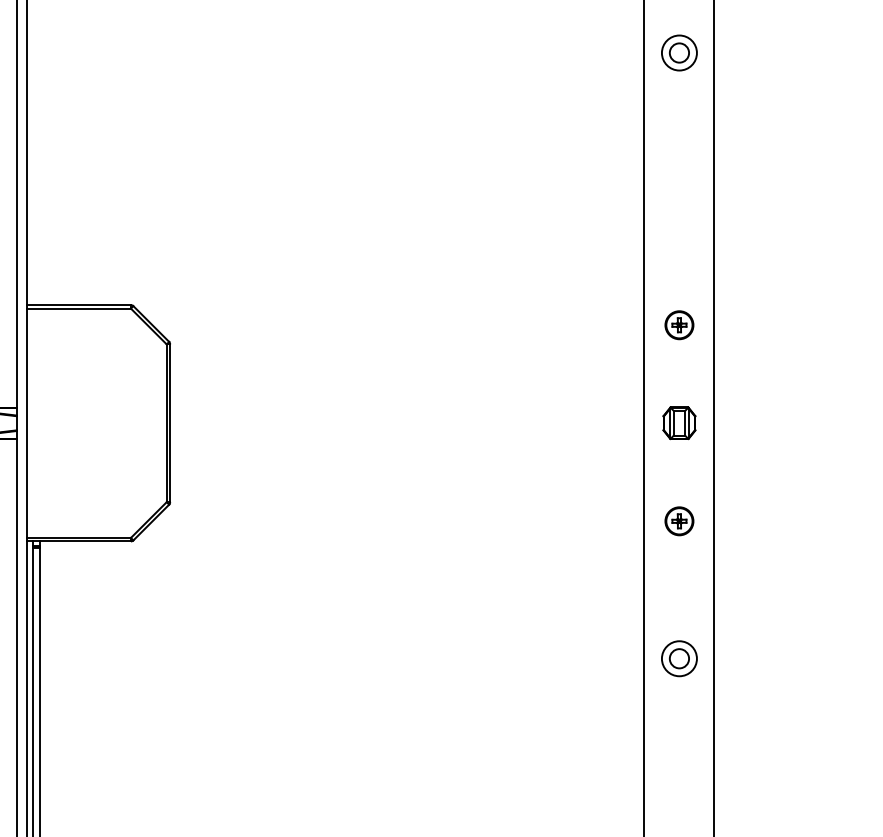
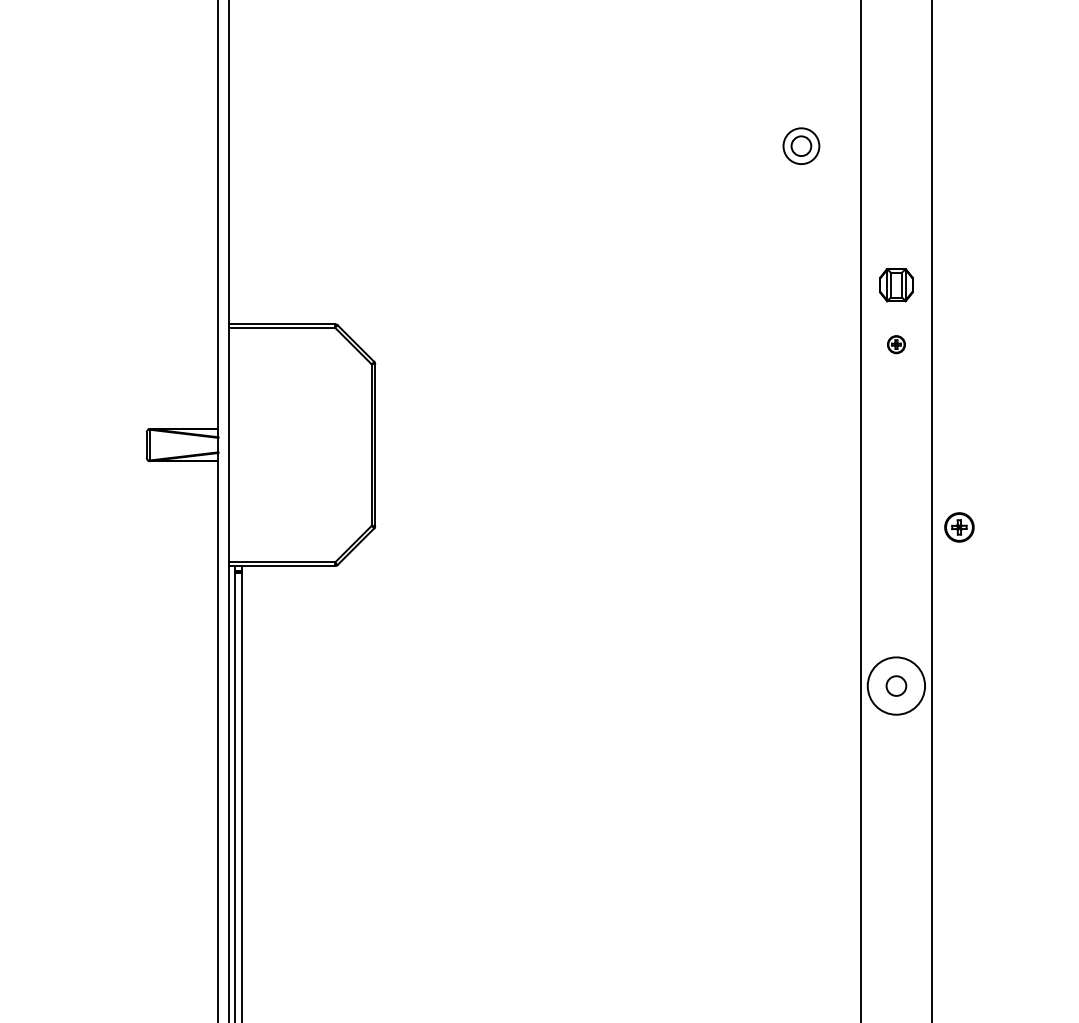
part: (679, 52) -> (801, 145), moved
part: (679, 324) -> (896, 344), size x0.6
part: (679, 423) -> (896, 285), moved
part: (679, 521) -> (959, 527), moved
circle: (679, 658) -> (896, 685), size x1.6

